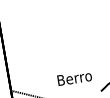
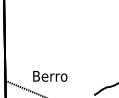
text: (74, 78) -> (50, 76), moved

